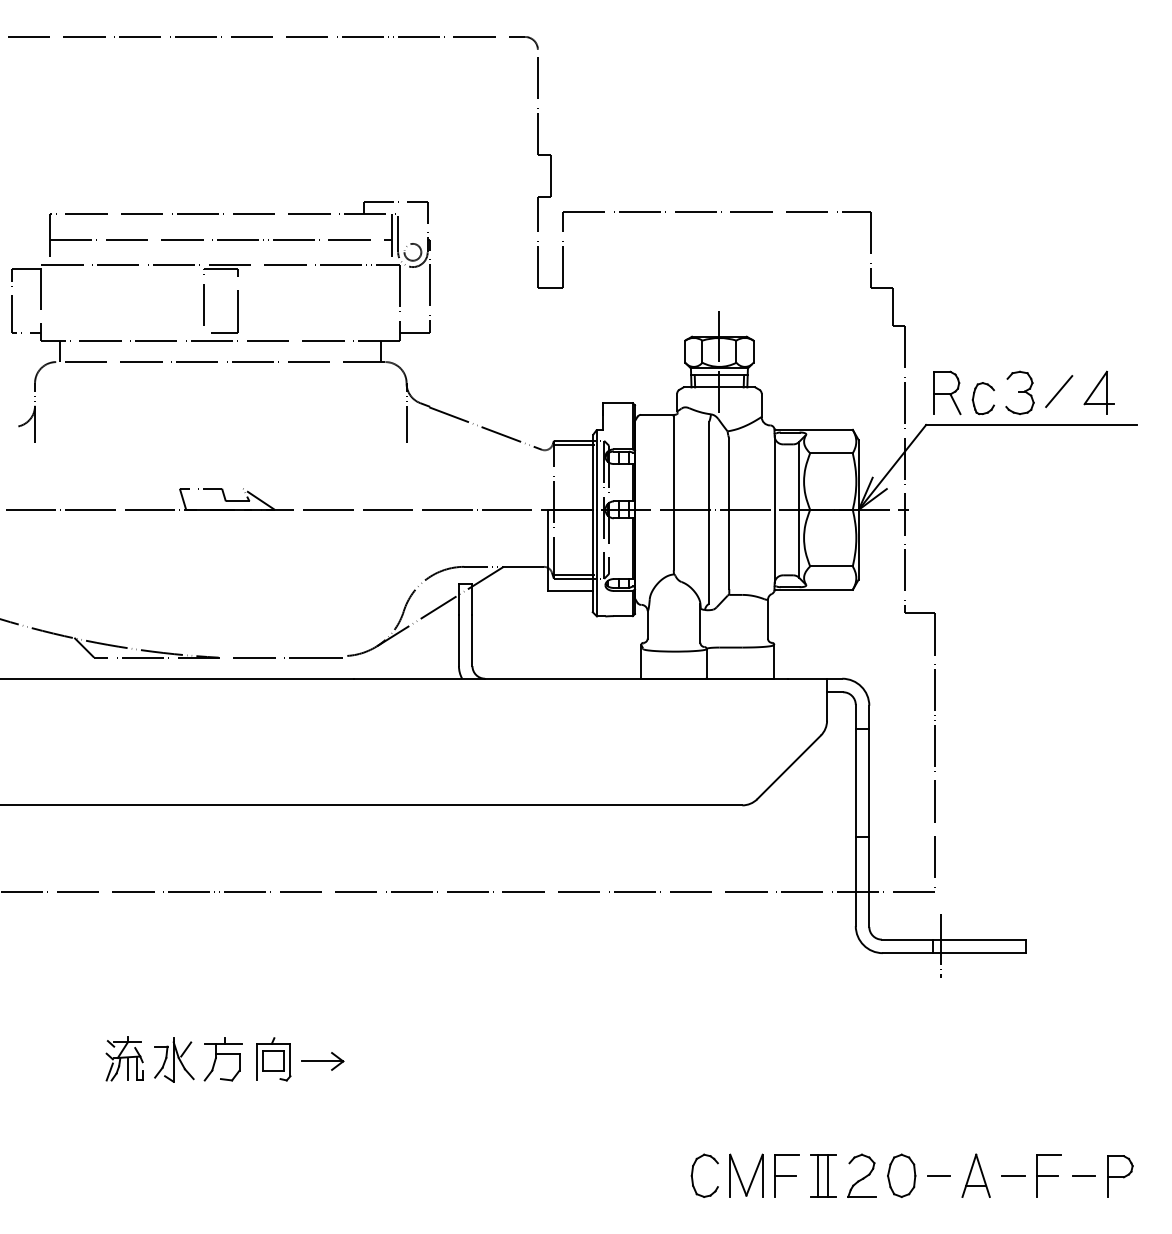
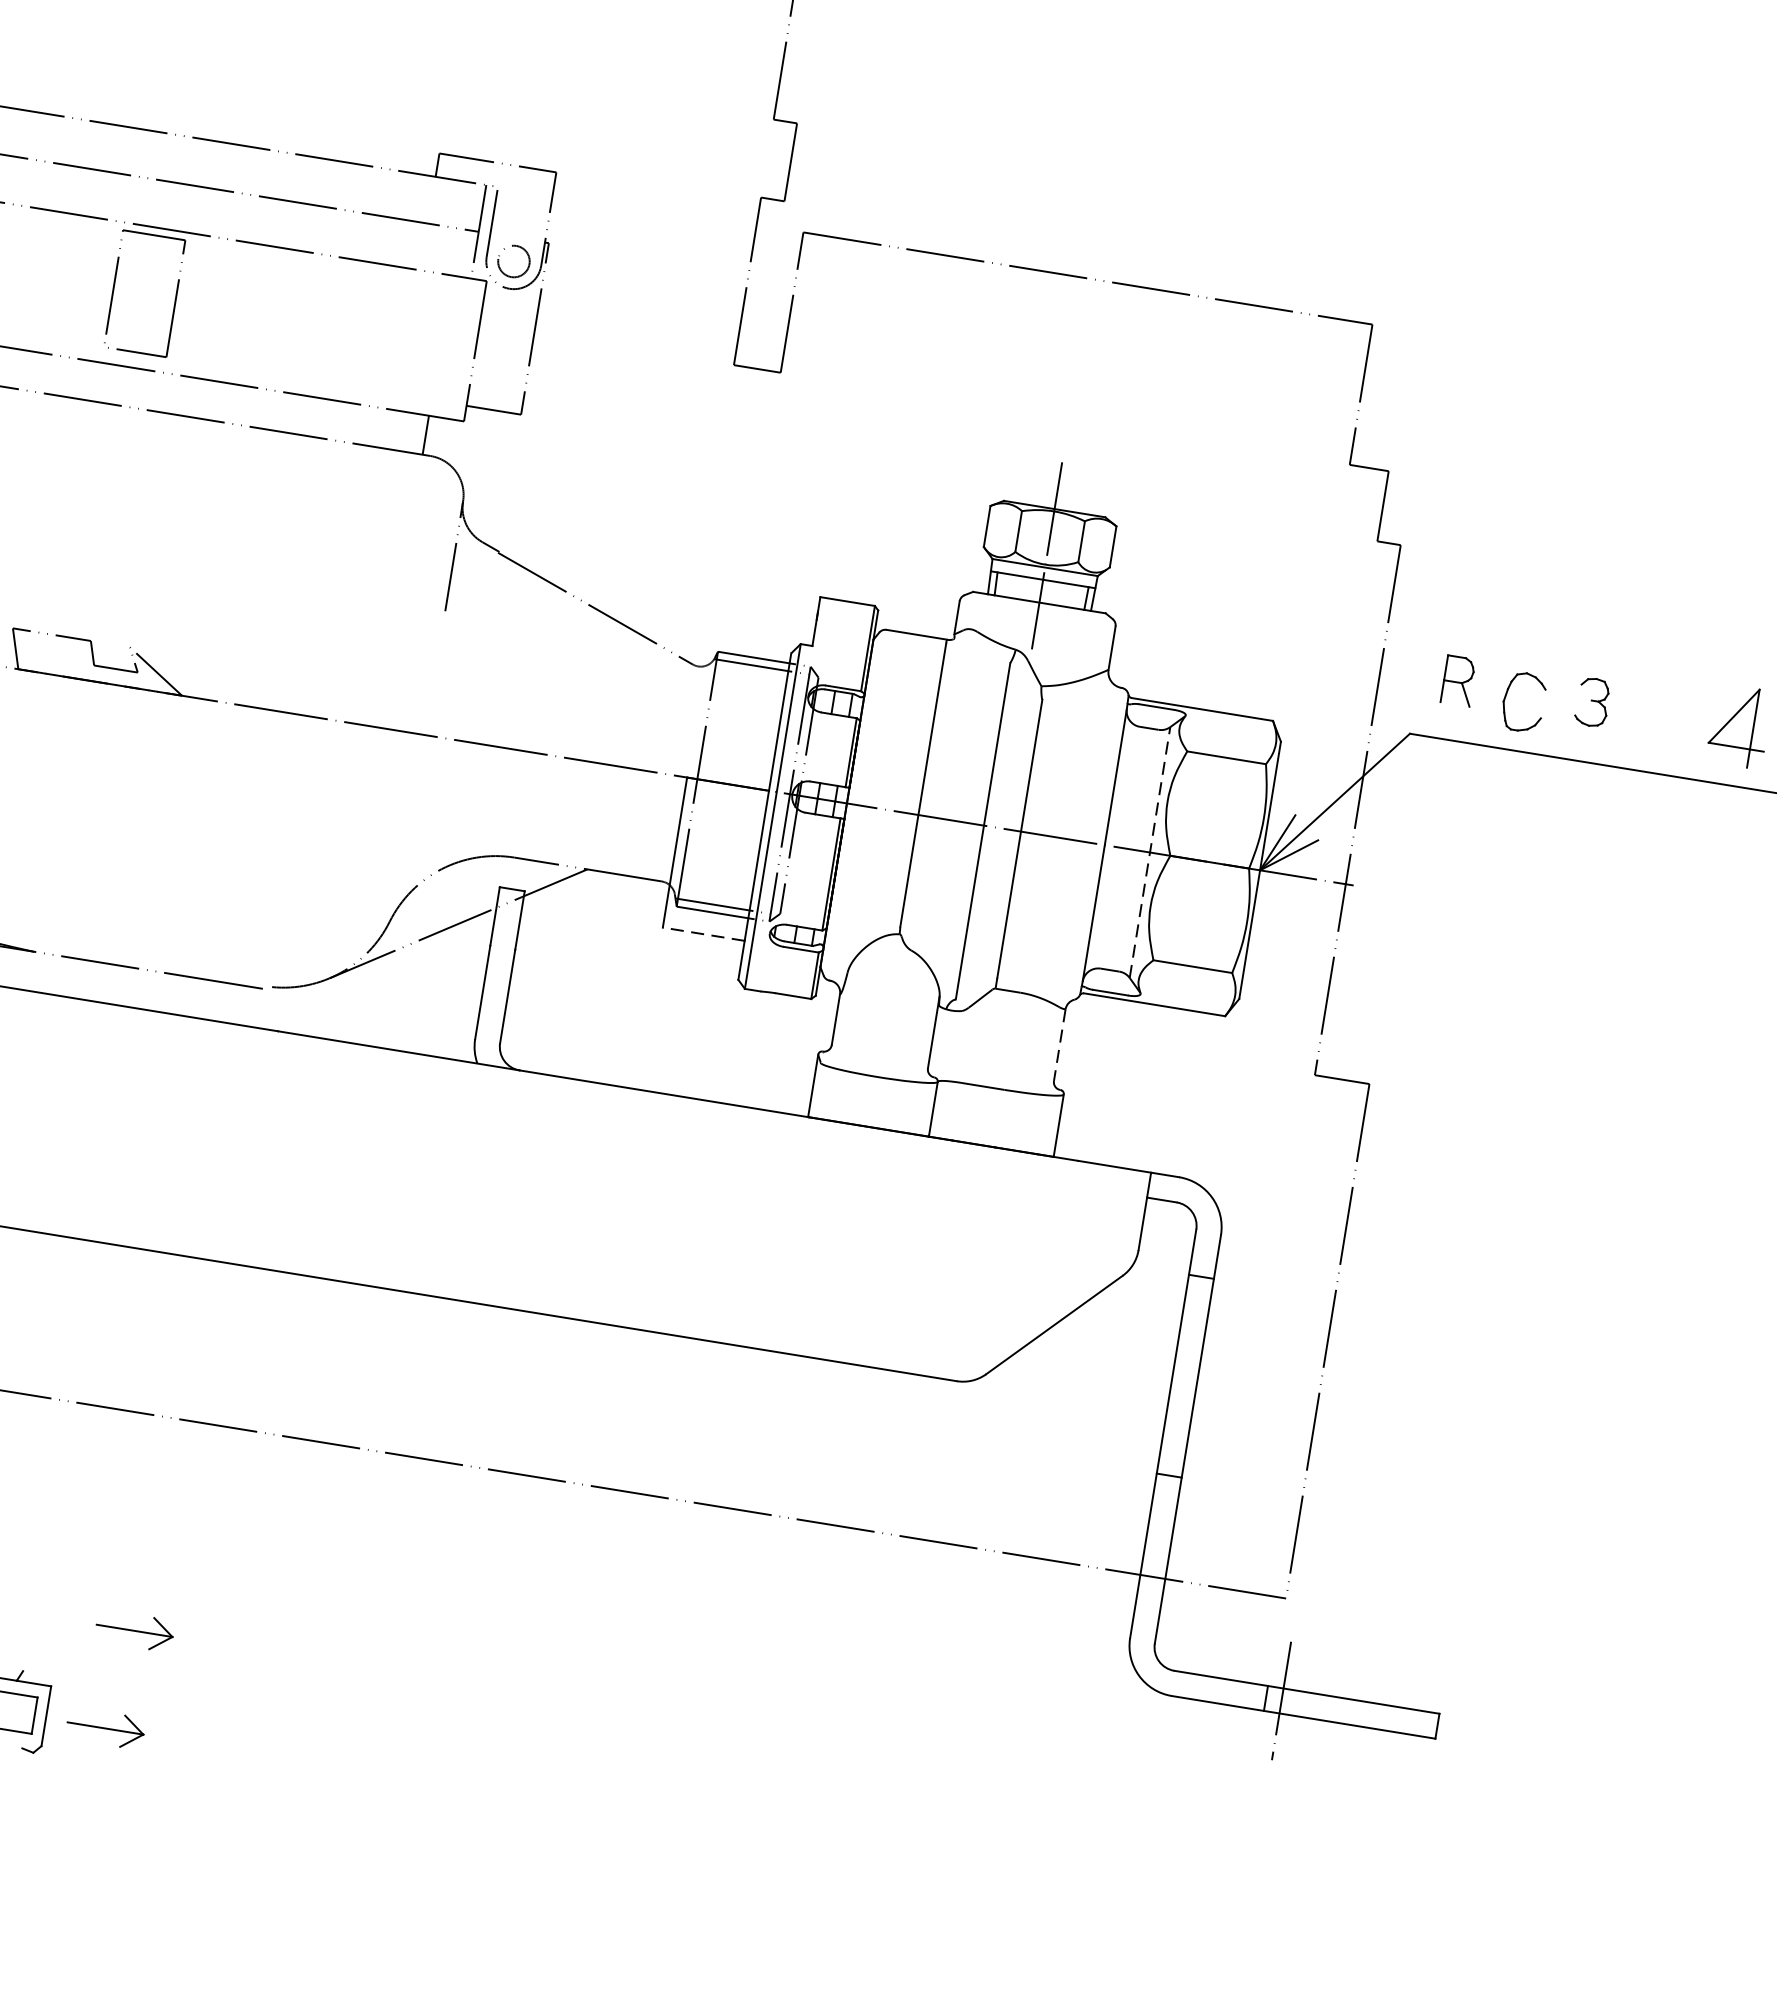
line: (1059, 391) -> (1666, 711), removed
part: (947, 392) -> (1459, 680), size x0.6
part: (1019, 392) -> (1591, 701), size x0.6
line: (799, 509) -> (1150, 851), solid -> dashed
line: (570, 591) -> (703, 934), solid -> dashed
line: (767, 619) -> (1058, 1045), solid -> dashed
part: (329, 1007) -> (134, 1630), added

